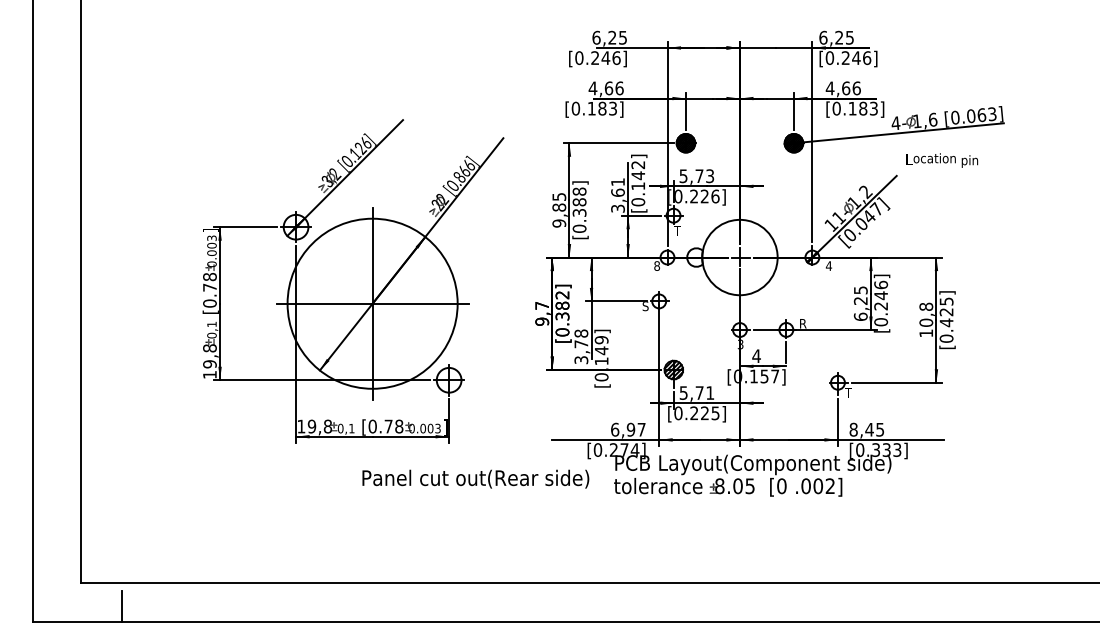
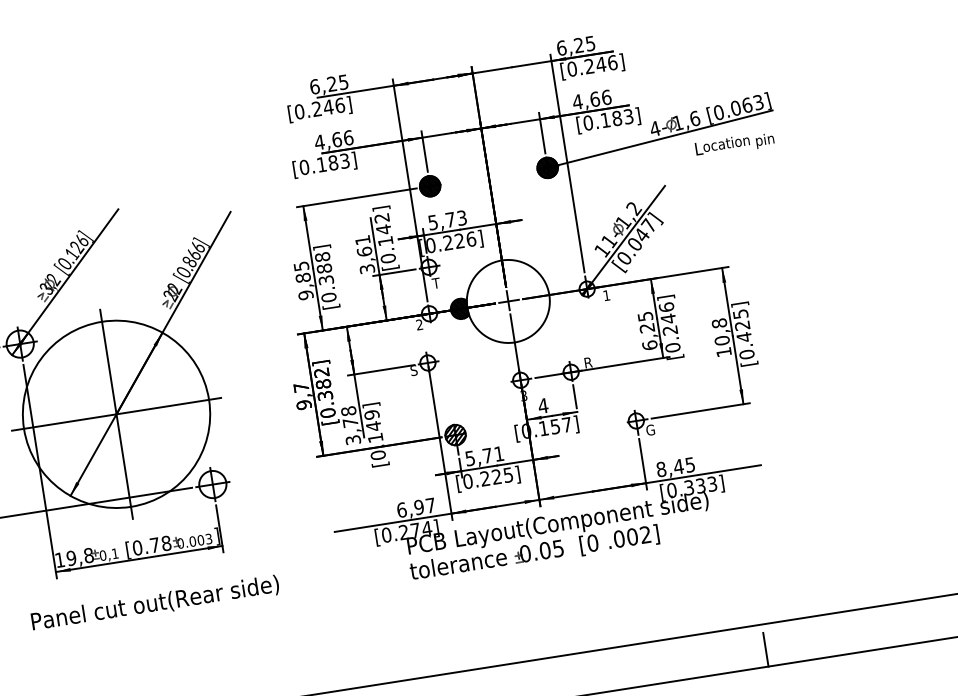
text: (942, 160) -> (735, 144), moved
hatch: (694, 257) -> (458, 309), added
text: (656, 265) -> (418, 324), 8 -> 2
text: (828, 265) -> (606, 295), 4 -> 1
text: (849, 392) -> (650, 429), T -> G
text: (475, 478) -> (154, 603), moved
text: (719, 485) -> (524, 552), 8.05 -> 0.05
line: (922, 605) -> (766, 648), added

